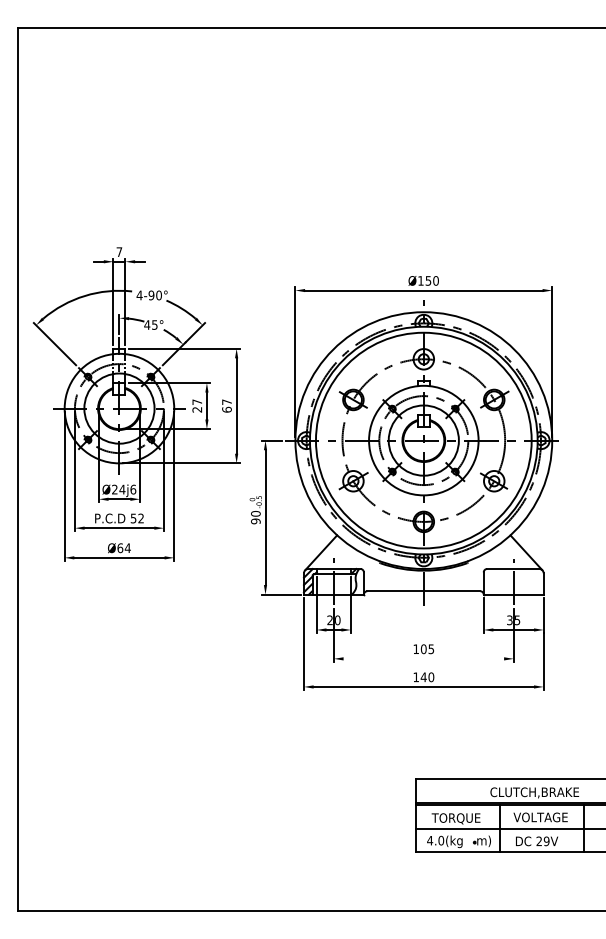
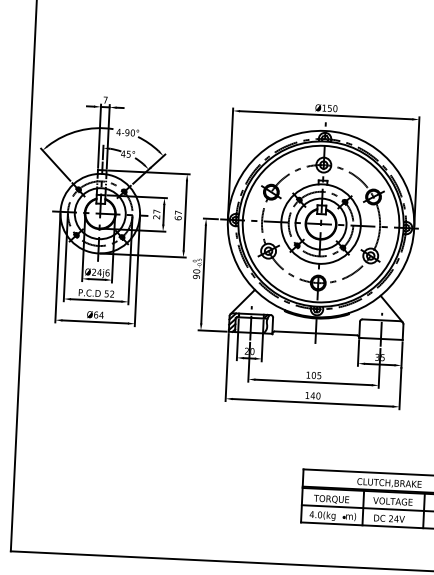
part: (136, 404) -> (112, 211), moved
line: (423, 658) -> (313, 382), added
text: (546, 841) -> (396, 519), 29V -> 24V

